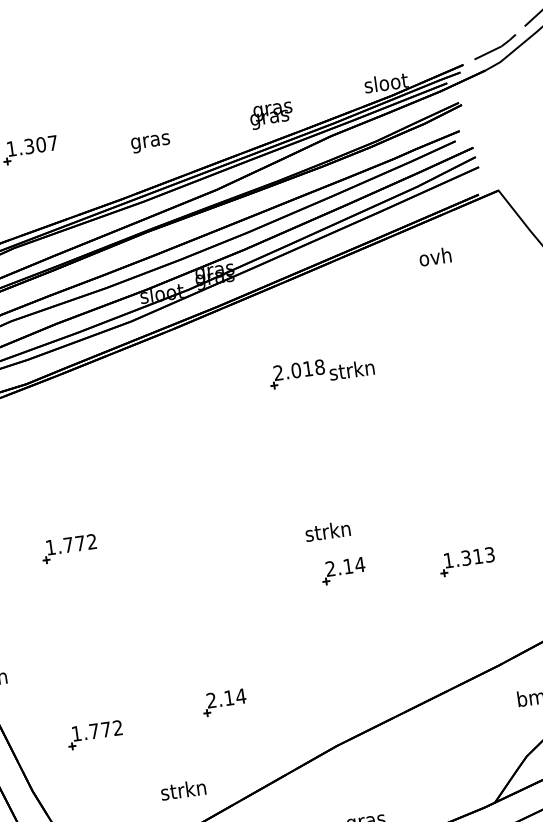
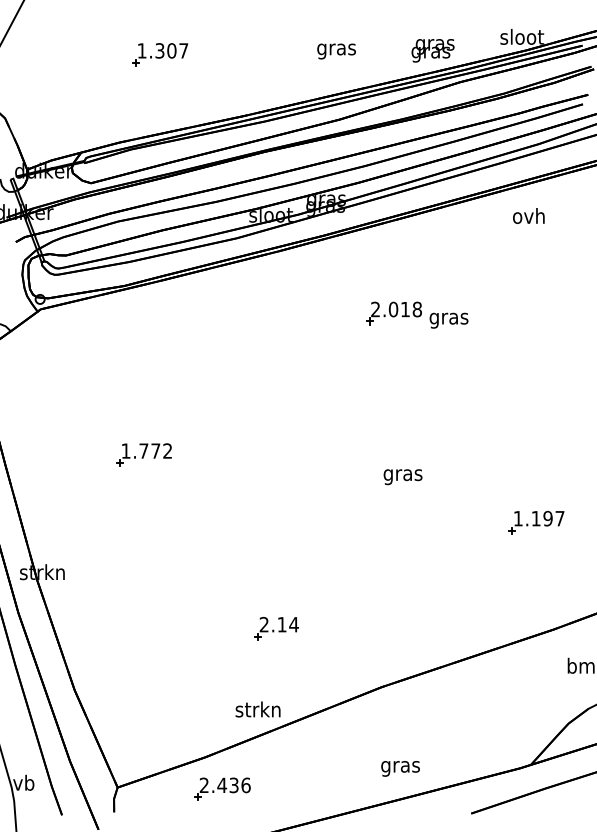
text: (270, 115) -> (432, 50), moved
text: (150, 143) -> (336, 51), moved
text: (434, 256) -> (528, 215), moved
text: (351, 371) -> (448, 318), strkn -> gras
text: (327, 533) -> (402, 475), strkn -> gras
text: (477, 556) -> (547, 518), 1.313 -> 1.197
part: (343, 570) -> (412, 514), removed
part: (94, 734) -> (143, 642), removed
text: (182, 790) -> (257, 709), moved

